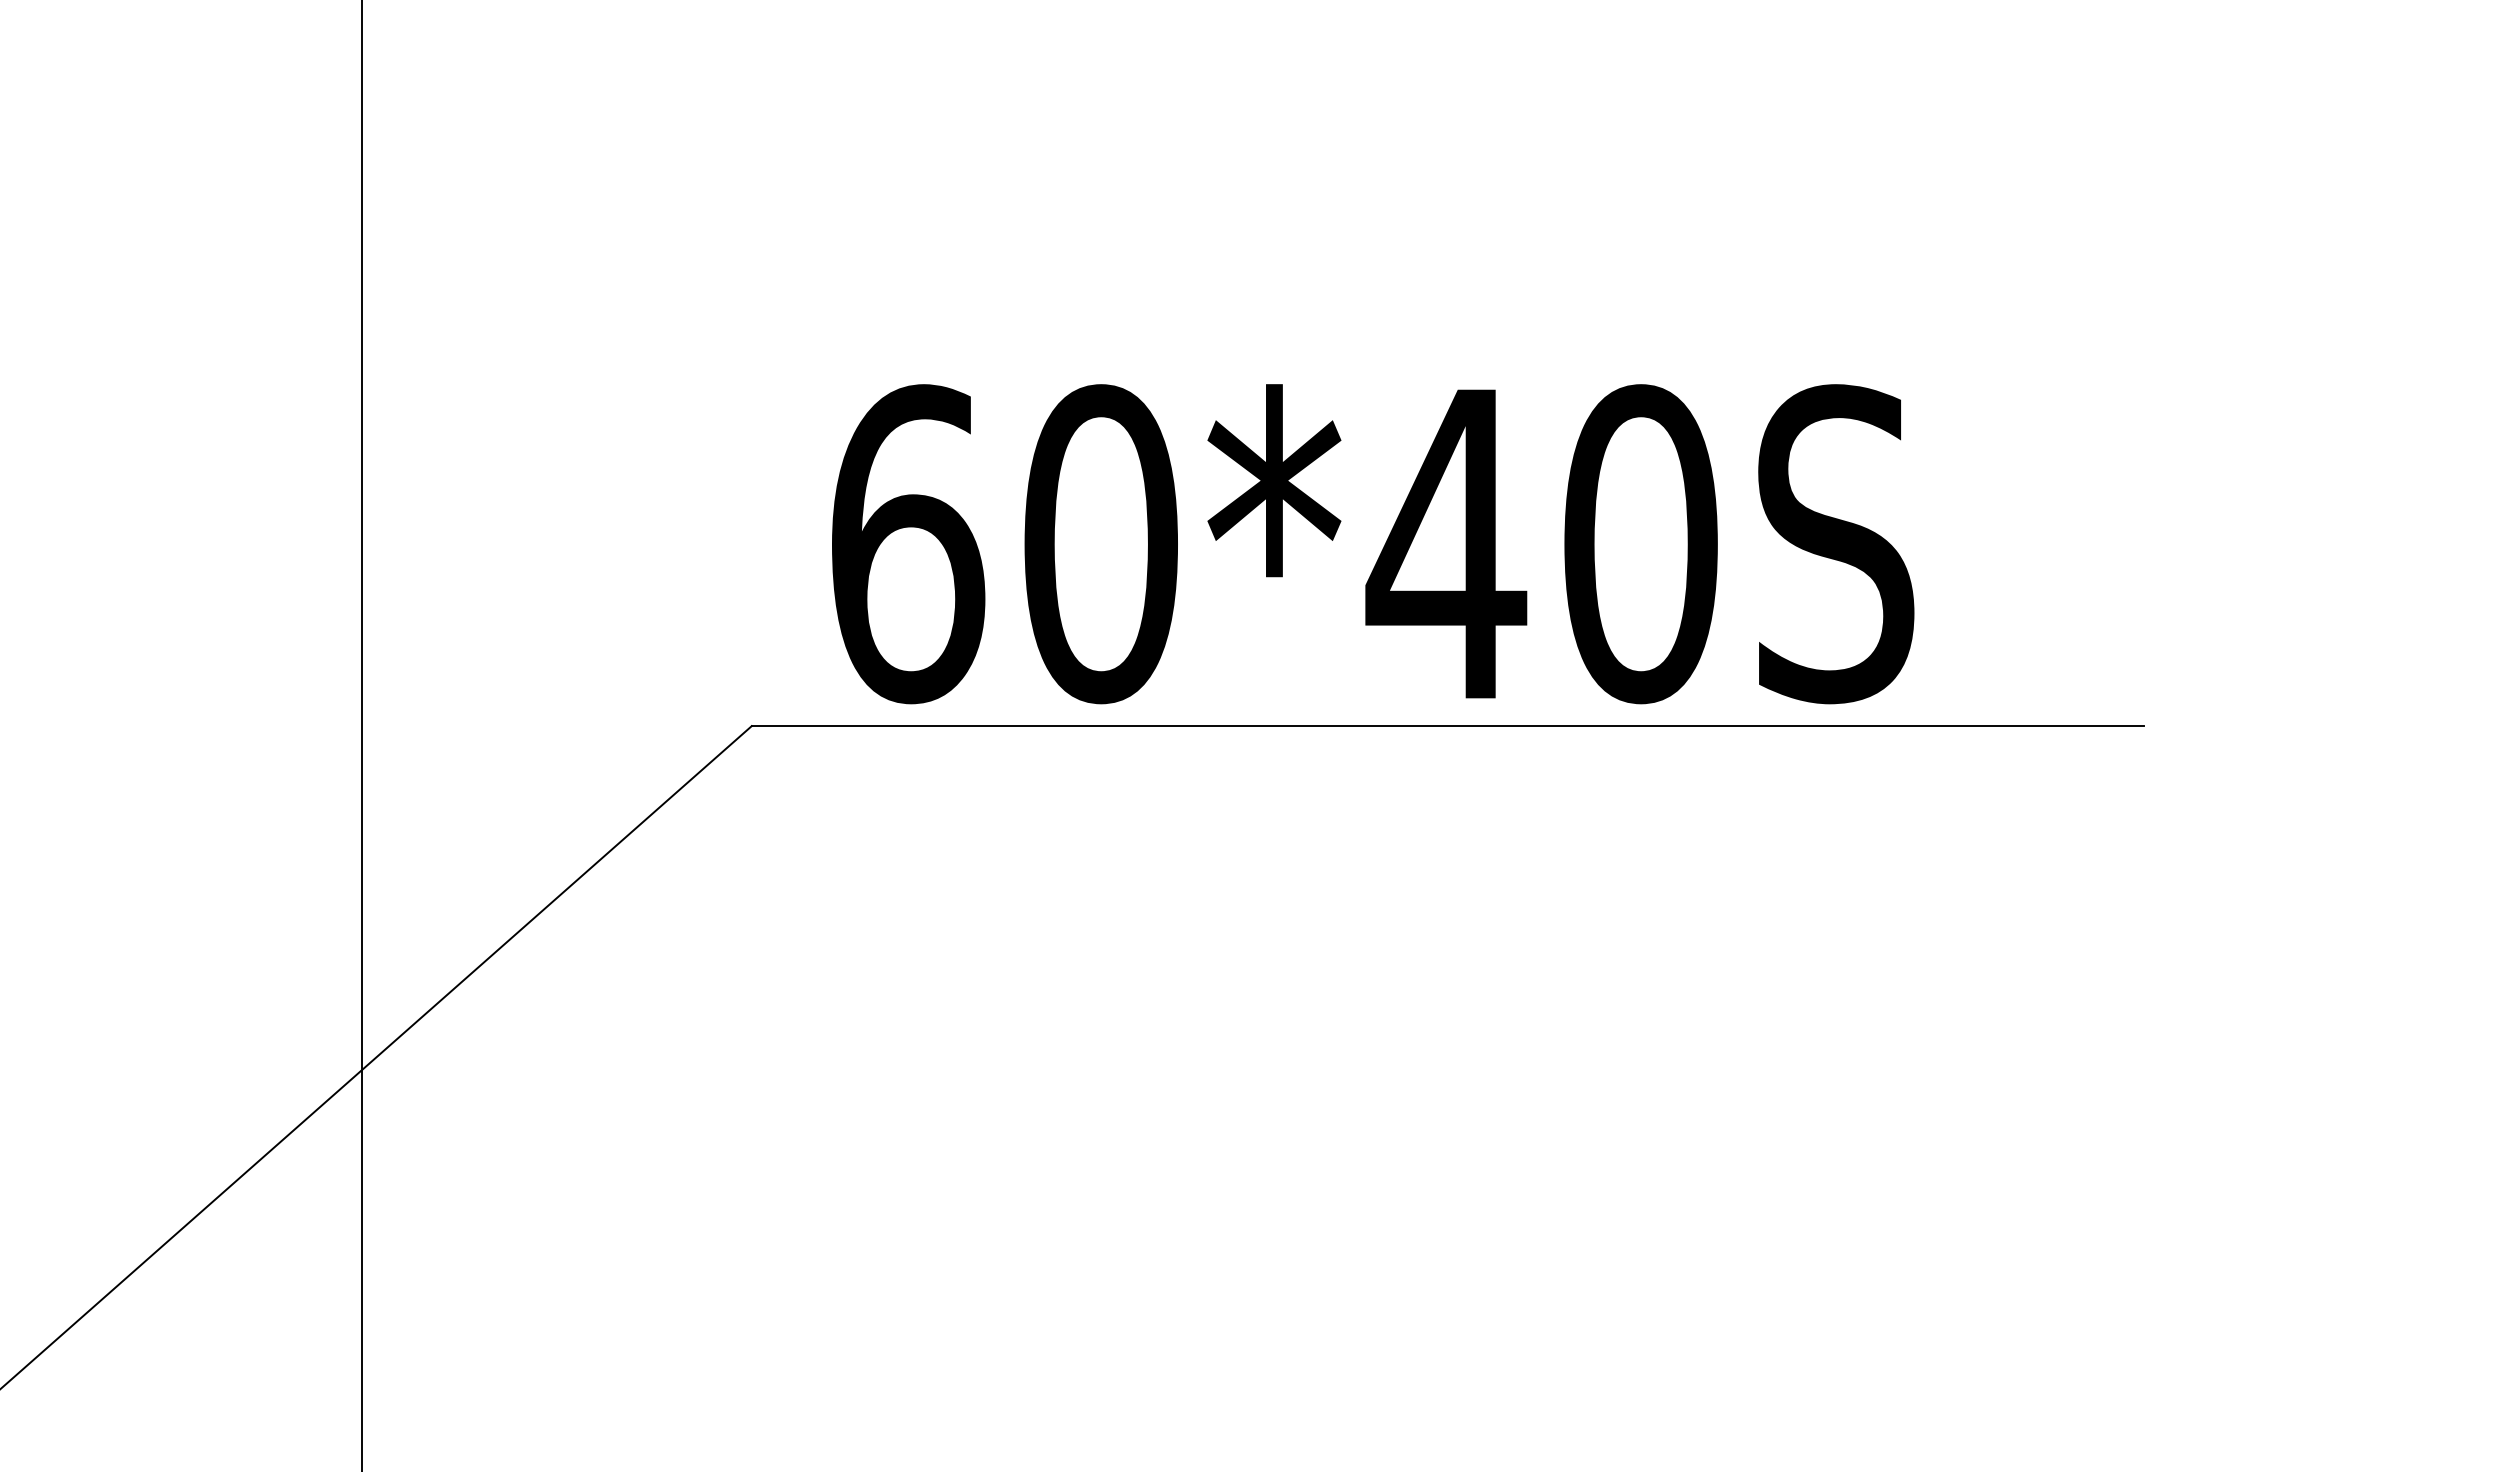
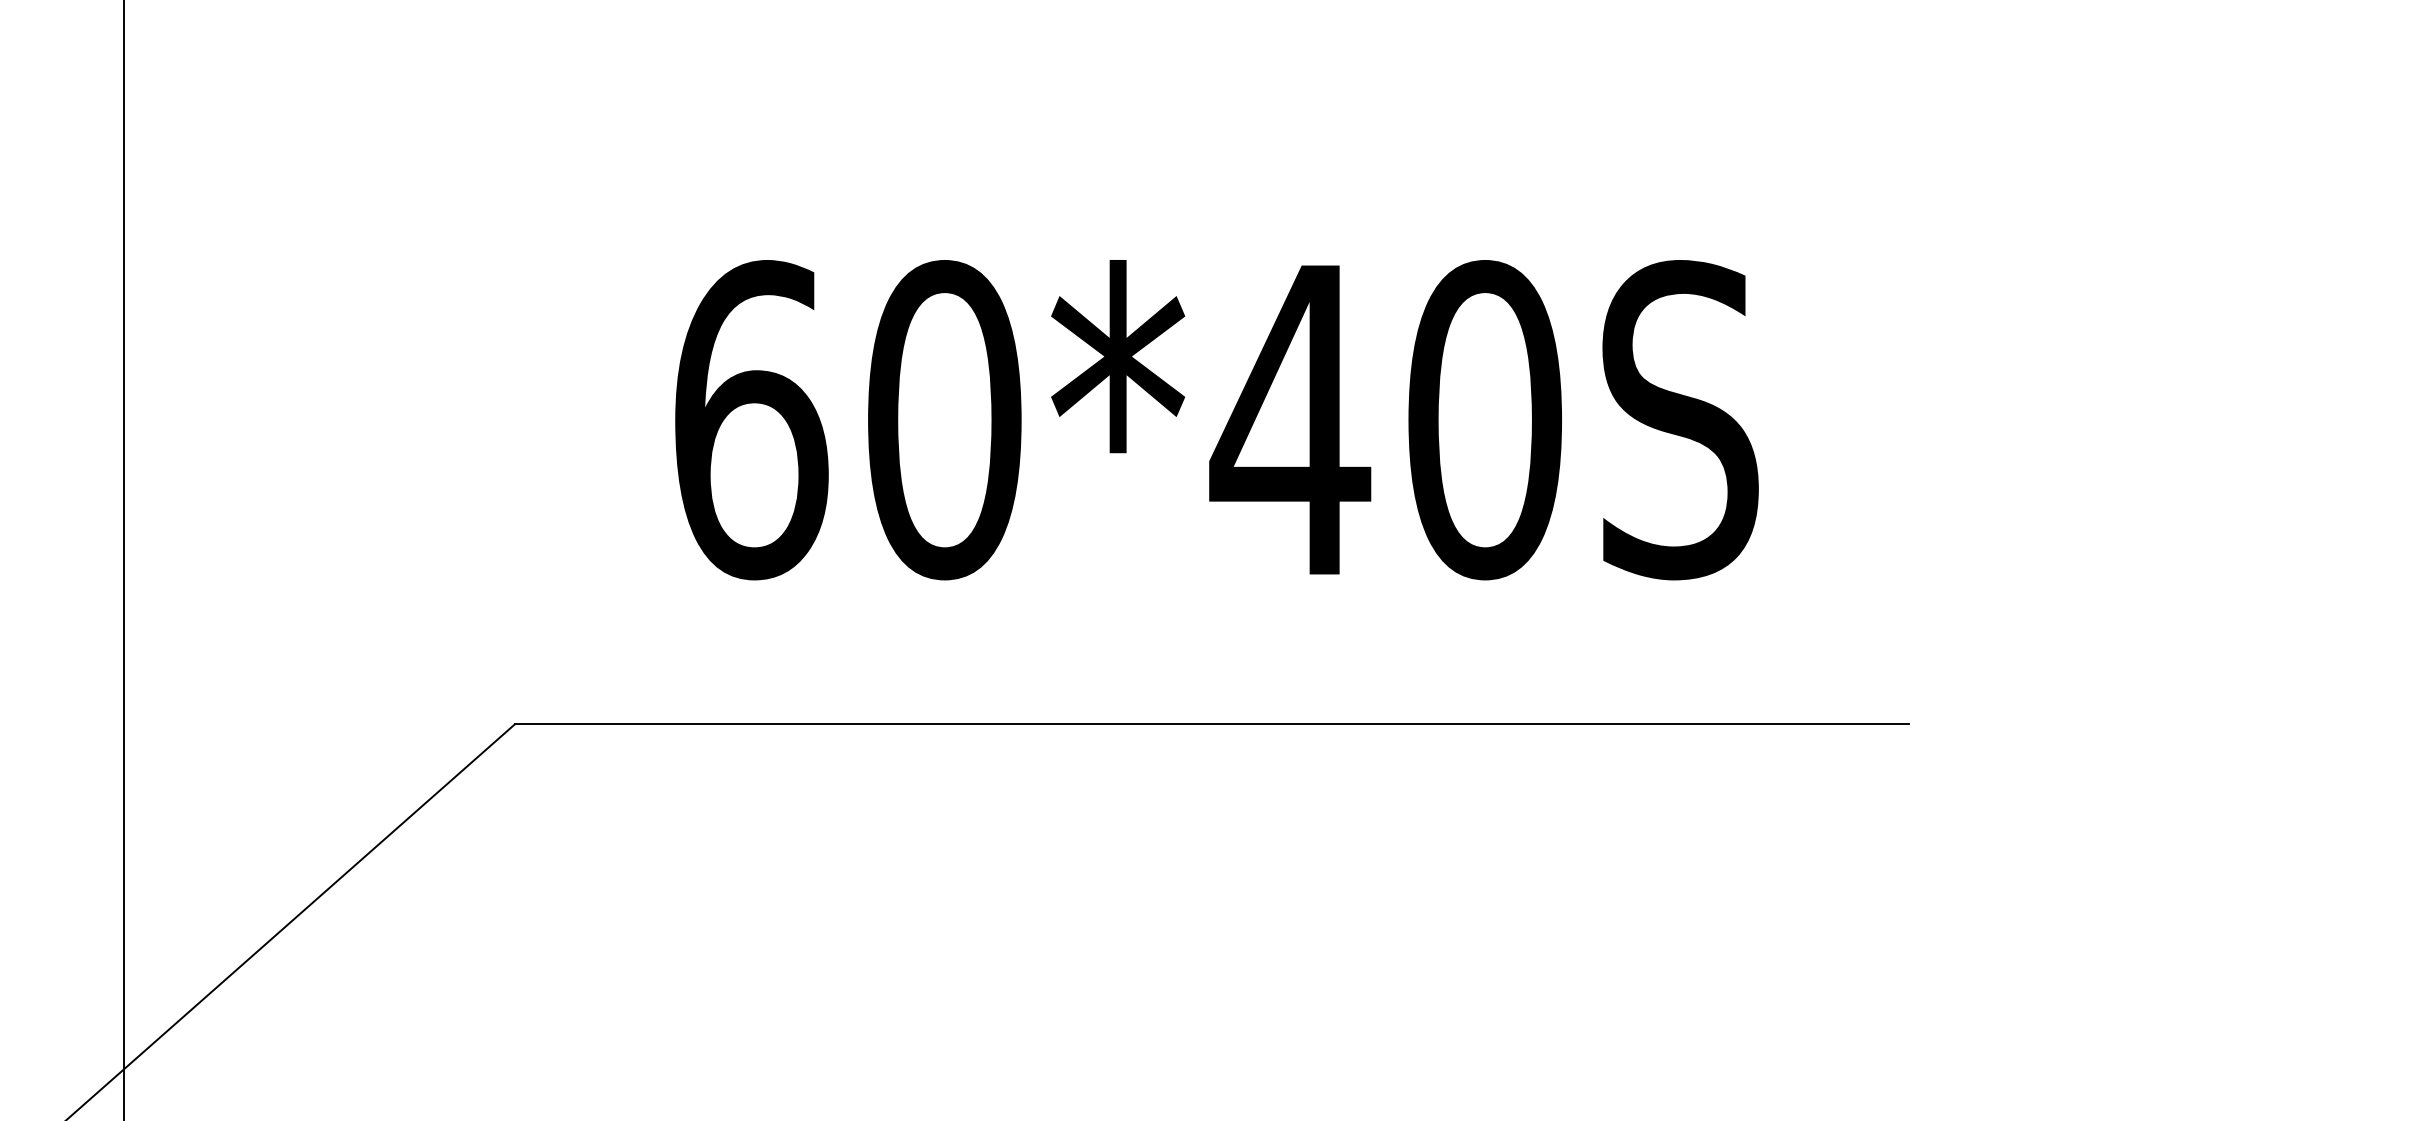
text: (1373, 544) -> (1217, 420), moved

